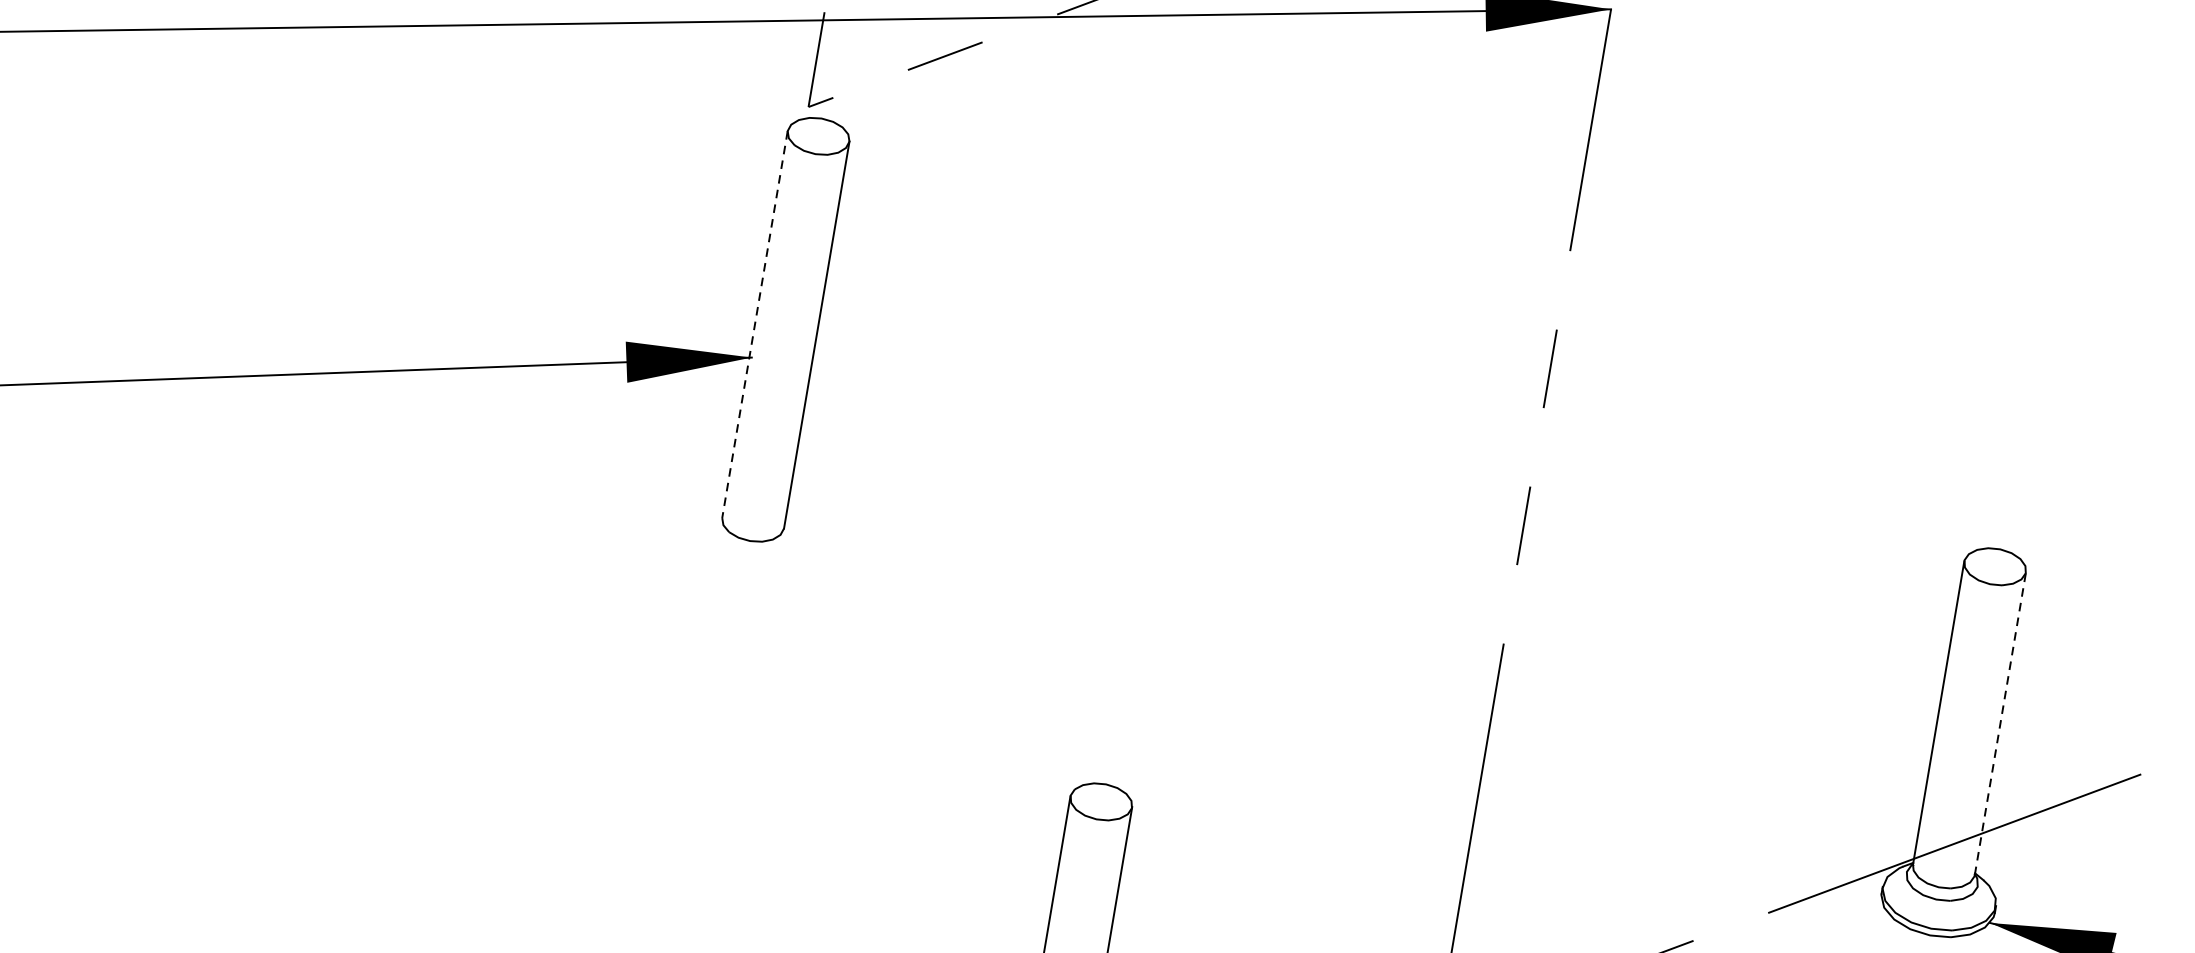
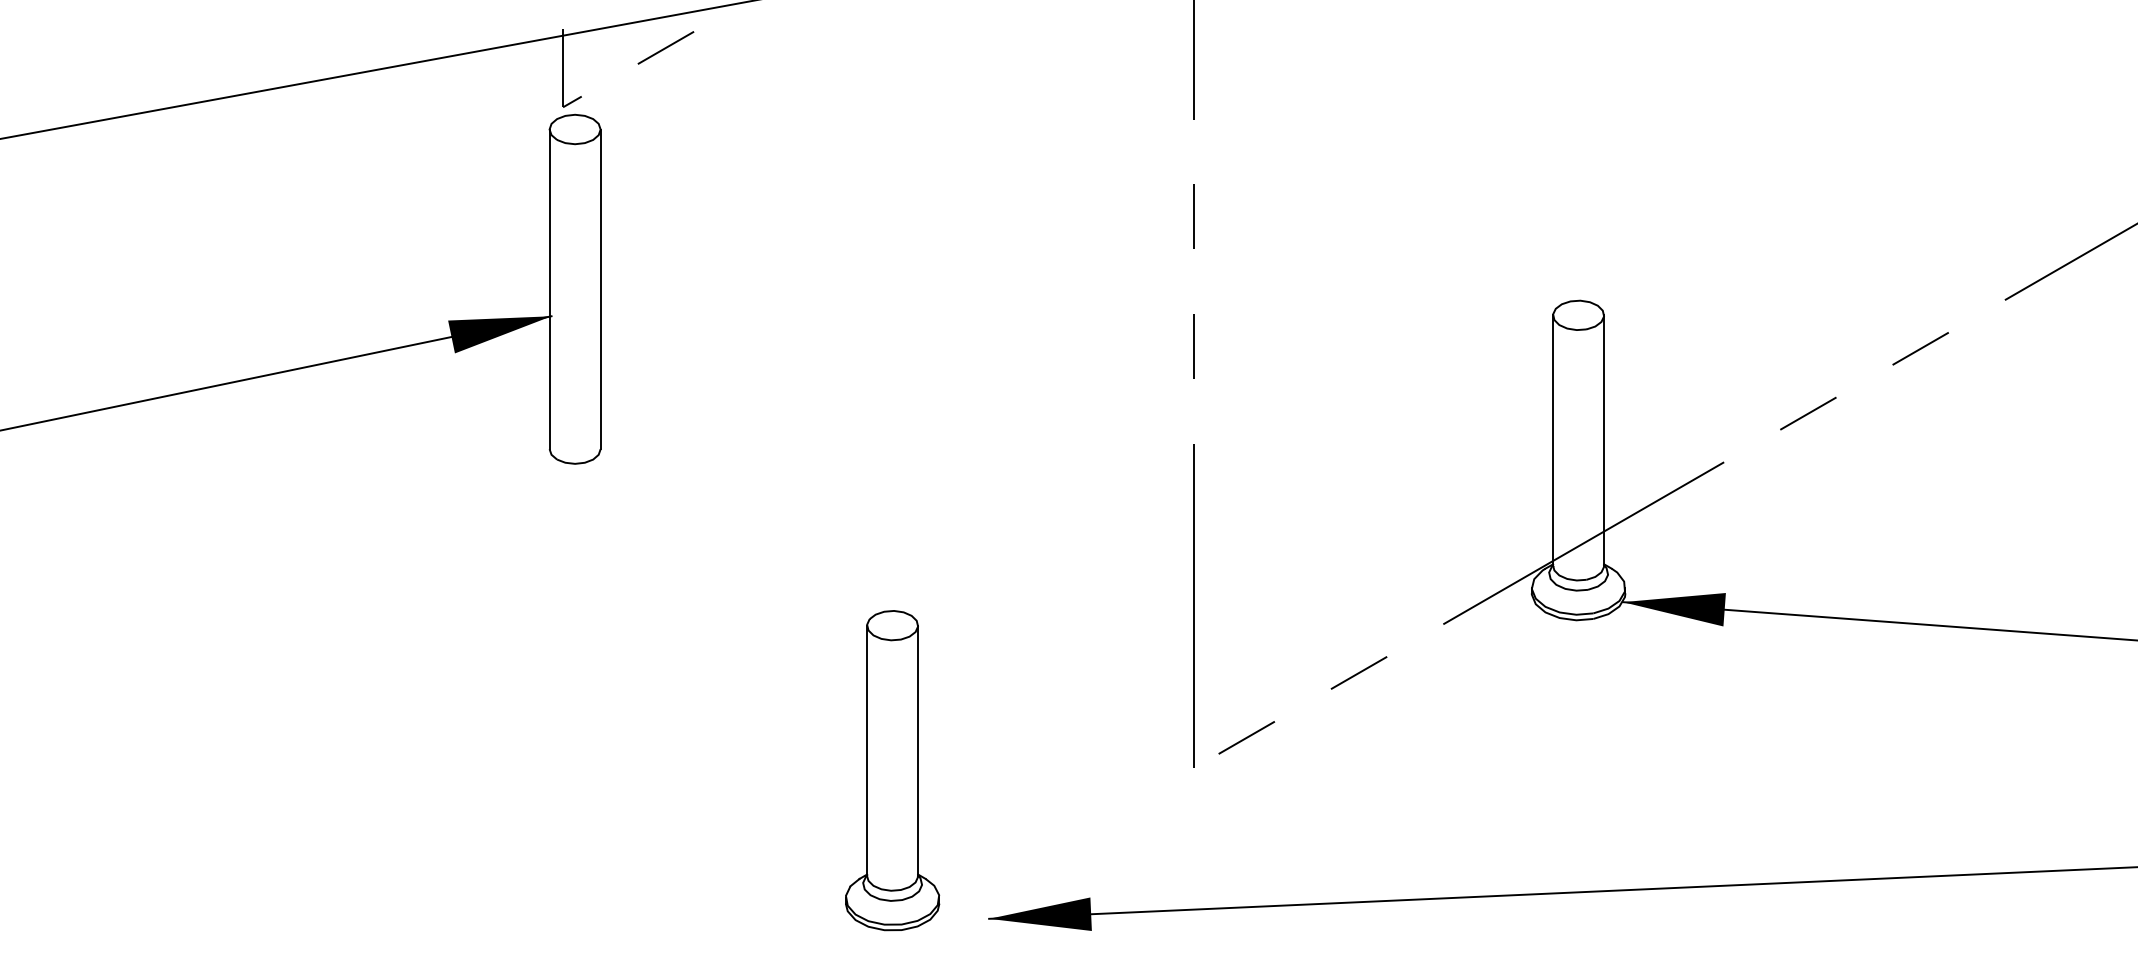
line: (754, 324) -> (549, 289), dashed -> solid
line: (2000, 723) -> (1604, 440), dashed -> solid

